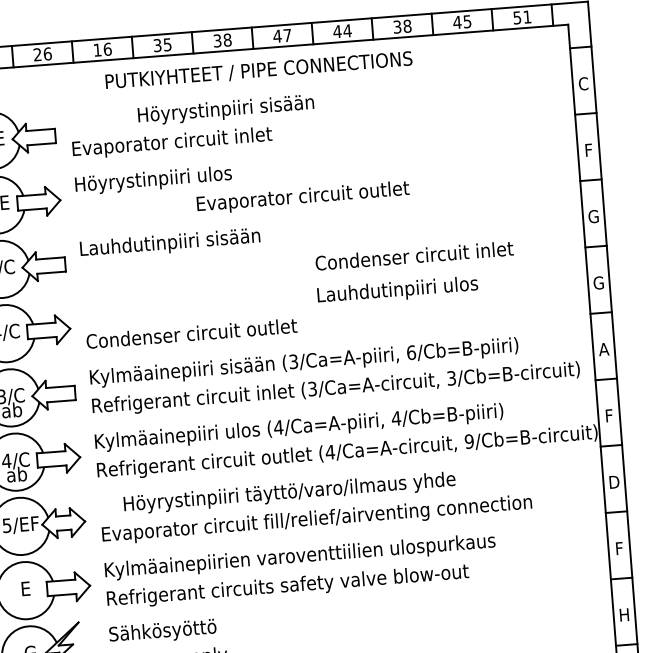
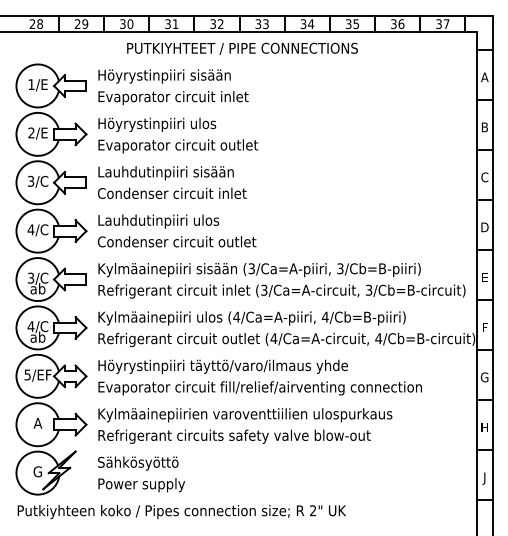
text: (521, 16) -> (442, 23), 51 -> 37
text: (462, 22) -> (397, 24), 45 -> 36
text: (407, 26) -> (356, 24), 38 -> 35
text: (337, 32) -> (303, 24), 44 -> 34
text: (281, 36) -> (261, 24), 47 -> 33
text: (227, 40) -> (220, 24), 38 -> 32
text: (167, 45) -> (175, 24), 35 -> 31
text: (102, 50) -> (126, 24), 16 -> 30
text: (48, 54) -> (85, 24), 26 -> 29
text: (583, 84) -> (484, 77), C -> A
text: (225, 110) -> (164, 76), moved
text: (588, 150) -> (484, 127), F -> B
text: (303, 197) -> (178, 146), moved
text: (593, 215) -> (484, 176), G -> C
text: (414, 254) -> (172, 192), moved
text: (598, 283) -> (484, 227), G -> D
text: (397, 290) -> (158, 221), moved
text: (603, 349) -> (484, 277), A -> E
text: (411, 352) -> (340, 268), 6/Cb=B-piiri) -> 3/Cb=B-piiri)
text: (469, 441) -> (378, 338), 9/Cb=B-circuit) -> 4/Cb=B-circuit)
text: (613, 482) -> (484, 377), D -> G
text: (288, 492) -> (222, 366), moved
text: (618, 548) -> (484, 427), F -> H
text: (25, 589) -> (37, 423), E -> A
text: (624, 616) -> (484, 478), H -> J

